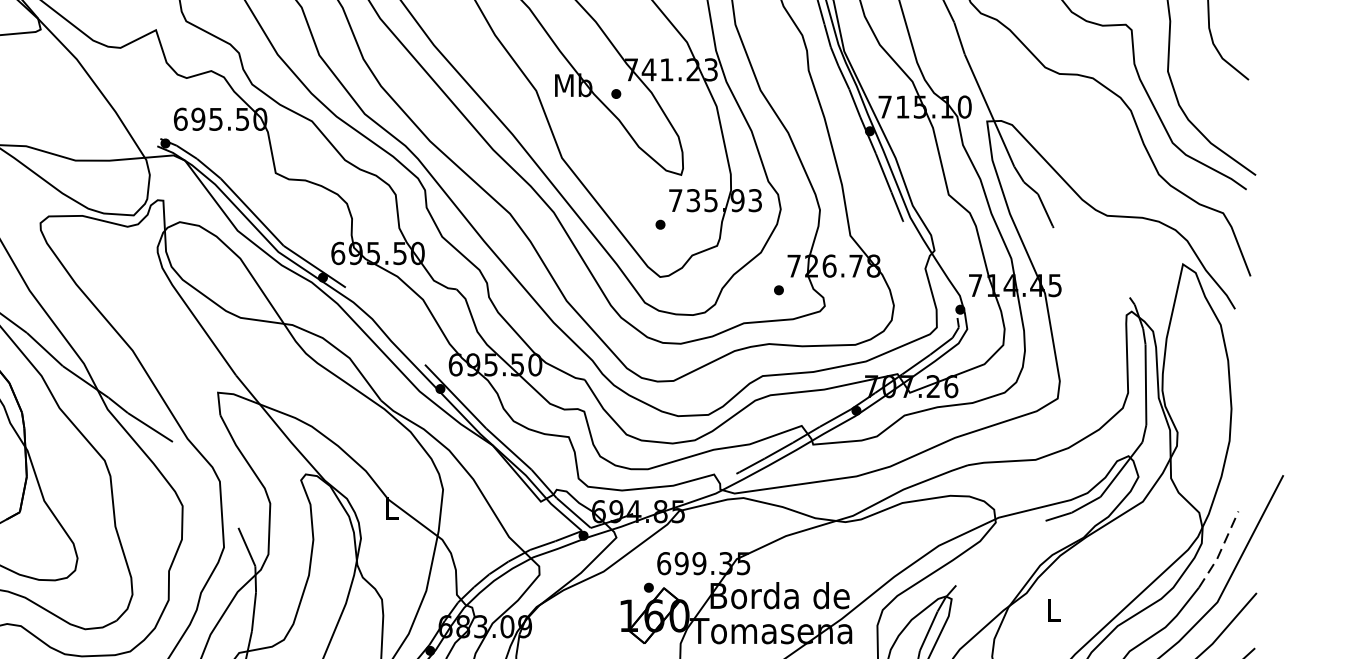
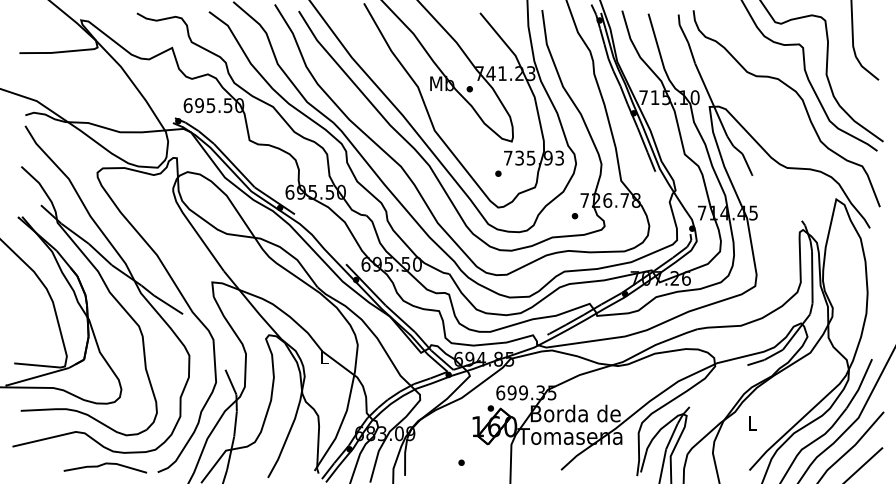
line: (1220, 550) -> (860, 384), dashed -> solid

